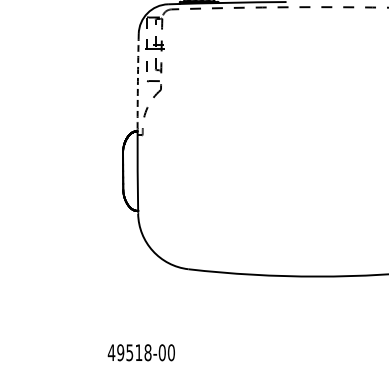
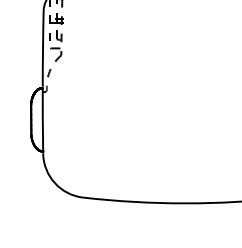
arc: (137, 81) -> (42, 48), dashed -> solid

